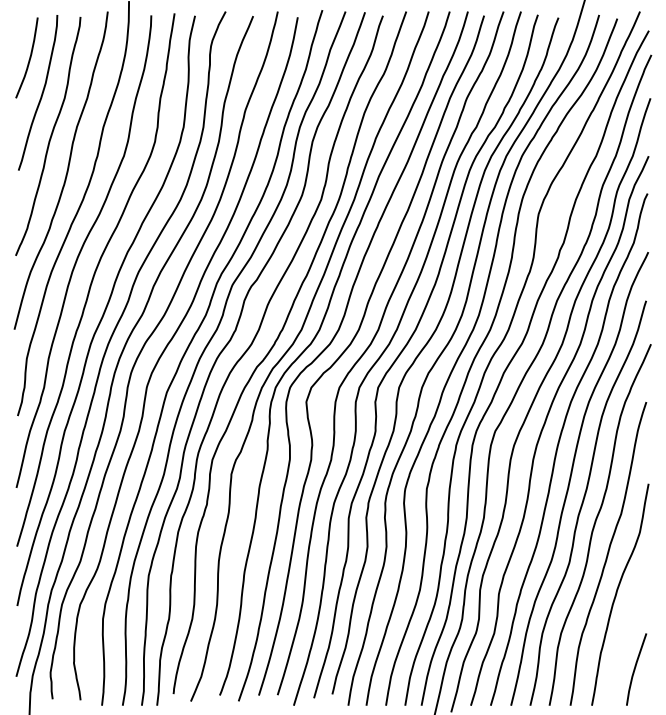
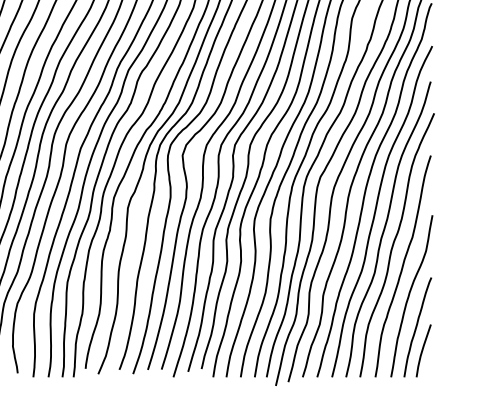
curve: (627, 637) -> (417, 327), added

